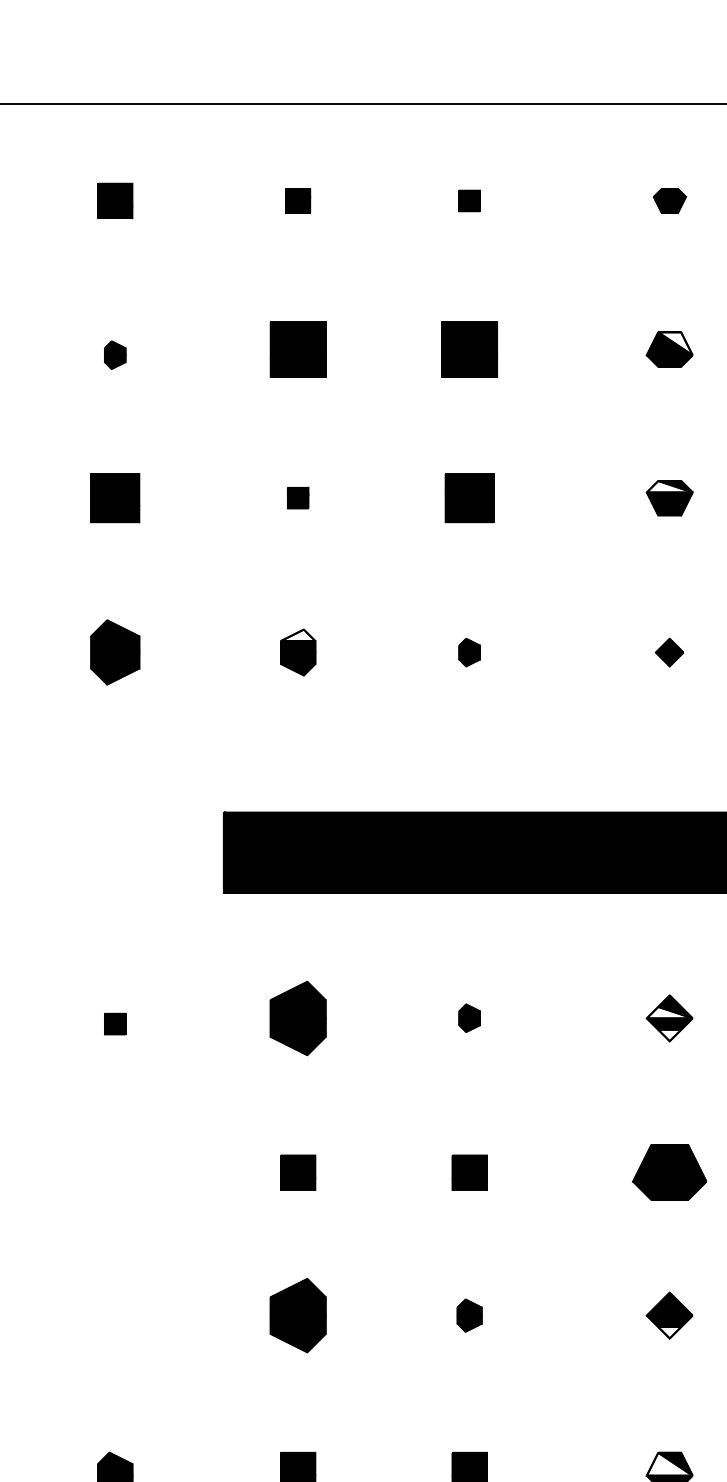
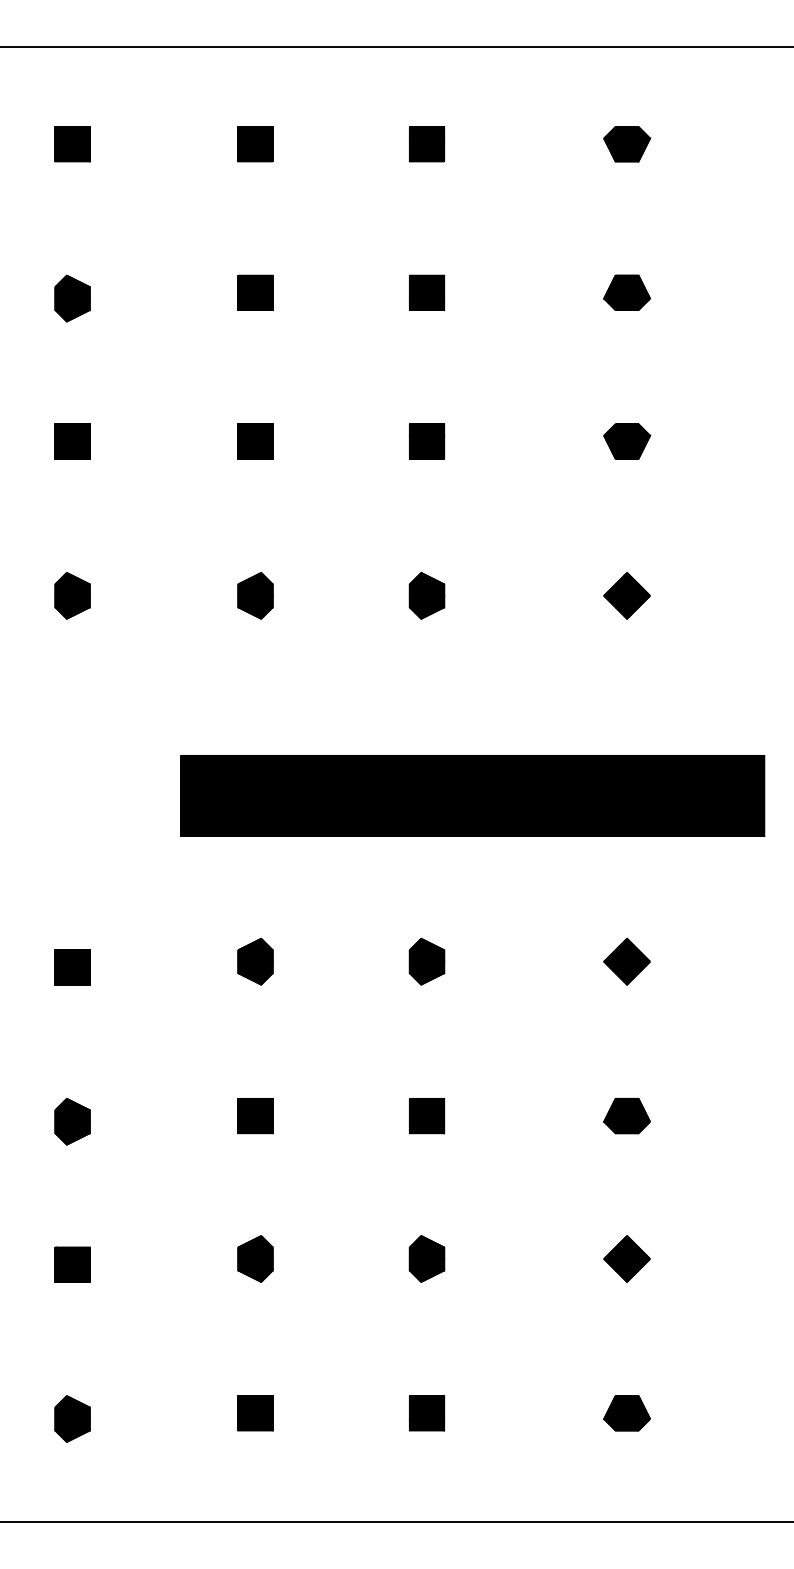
part: (298, 201) -> (255, 144), size x1.43
part: (469, 201) -> (426, 144), size x1.67
part: (670, 201) -> (627, 144), size x1.43
fill: (675, 343) -> (632, 286), added
part: (298, 349) -> (255, 292), size x0.62
part: (469, 349) -> (426, 292), size x0.62
part: (115, 355) -> (72, 298), size x1.67
fill: (669, 486) -> (626, 429), added
part: (115, 498) -> (72, 441), size x0.71
part: (298, 498) -> (255, 441), size x1.67
part: (469, 498) -> (426, 441), size x0.71
fill: (298, 635) -> (255, 578), added
part: (115, 652) -> (72, 595), size x0.71
part: (469, 652) -> (426, 595), size x1.67
part: (669, 652) -> (626, 595), size x1.67
fill: (669, 1012) -> (626, 955), added
part: (298, 1018) -> (255, 961), size x0.62
part: (469, 1018) -> (426, 961), size x1.67
part: (115, 1024) -> (72, 967), size x1.67
fill: (669, 1035) -> (626, 978), added
part: (669, 1173) -> (626, 1116), size x0.62
part: (115, 1178) -> (72, 1121), added
part: (298, 1315) -> (255, 1258), size x0.62
part: (469, 1315) -> (426, 1258), size x1.43
part: (115, 1321) -> (72, 1264), added
fill: (669, 1332) -> (626, 1275), added
fill: (669, 1464) -> (626, 1407), added

